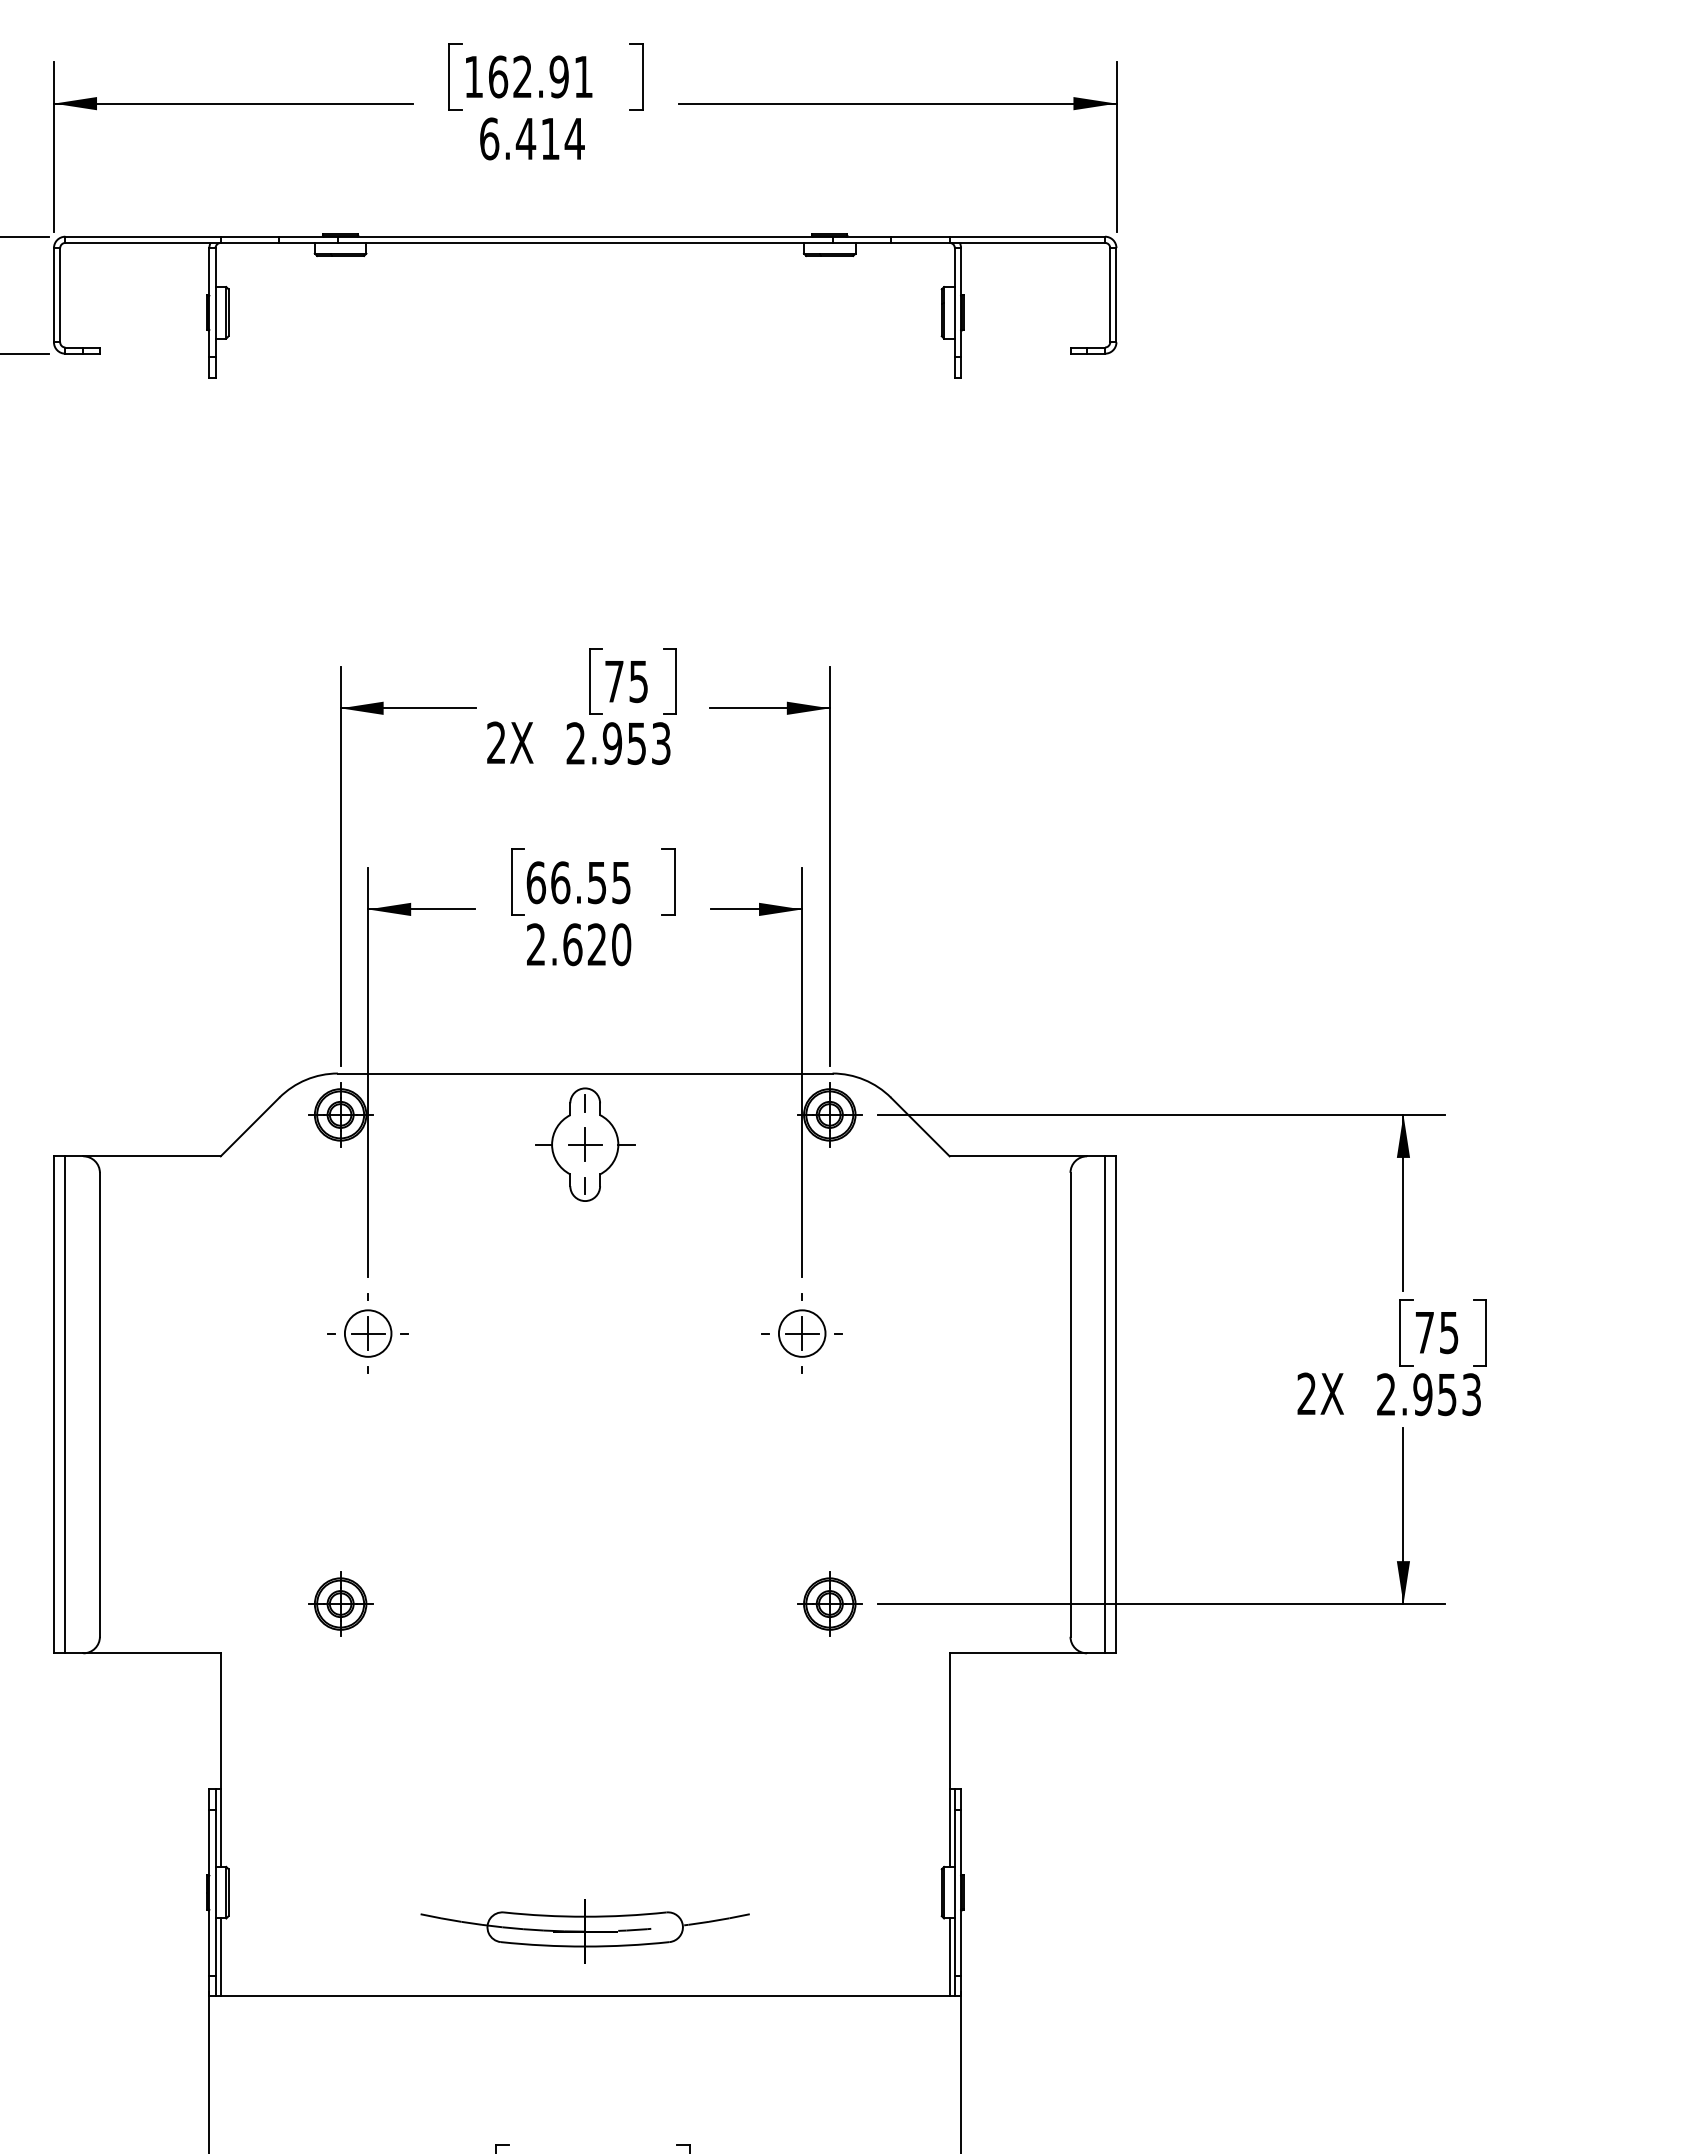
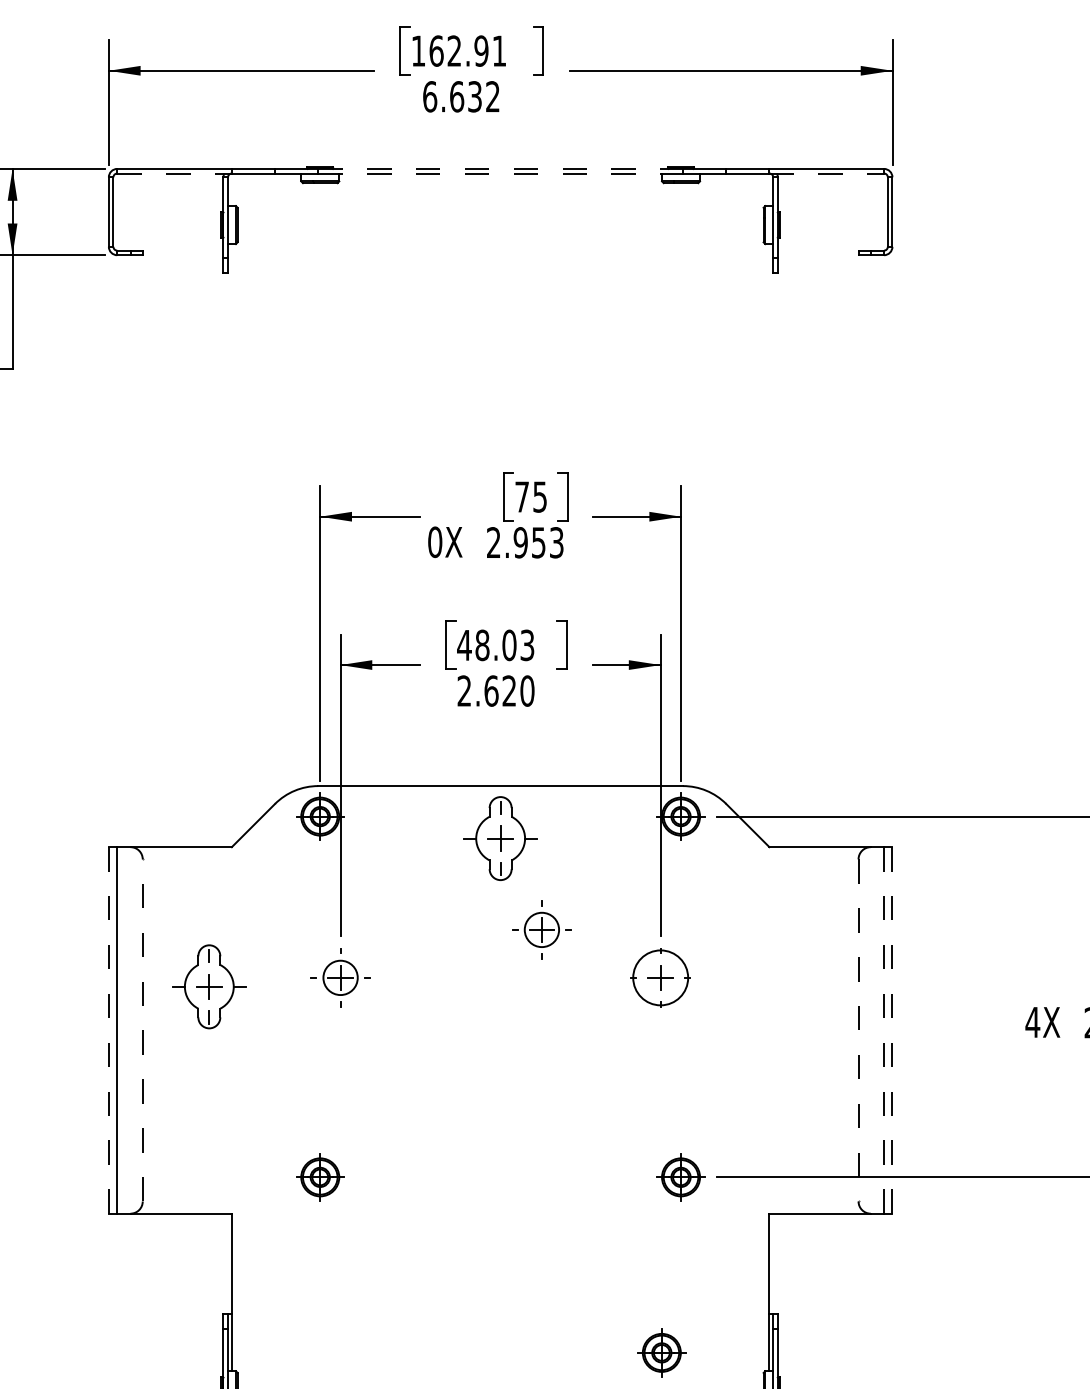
text: (549, 138) -> (474, 96), 6.414 -> 6.632
line: (585, 236) -> (500, 168), solid -> dashed
line: (143, 242) -> (174, 173), solid -> dashed
line: (585, 242) -> (500, 173), solid -> dashed
line: (1027, 242) -> (826, 173), solid -> dashed
text: (496, 742) -> (435, 541), 2X -> 0X
text: (578, 882) -> (495, 645), 66.55 -> 48.03
part: (640, 1268) -> (541, 929), added
circle: (801, 1333) -> (660, 977), size x1.6
part: (190, 1345) -> (209, 986), added
text: (1306, 1393) -> (1032, 1022), 2X -> 4X
line: (53, 1404) -> (108, 1030), solid -> dashed
line: (99, 1404) -> (142, 1030), solid -> dashed
line: (1070, 1404) -> (858, 1030), solid -> dashed
line: (1105, 1405) -> (884, 1030), solid -> dashed
line: (1116, 1405) -> (892, 1030), solid -> dashed
part: (803, 1841) -> (661, 1352), added

